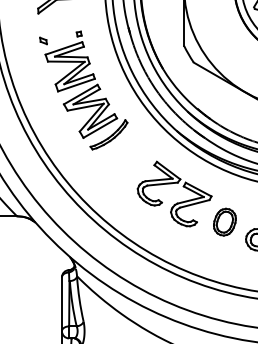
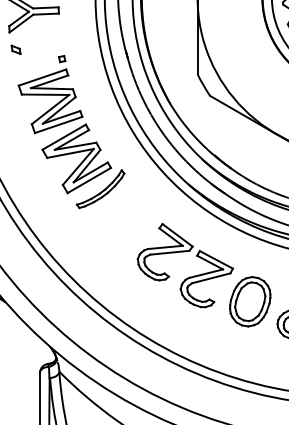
part: (43, 40) -> (16, 49), moved
part: (224, 222) -> (249, 302), size x1.43

